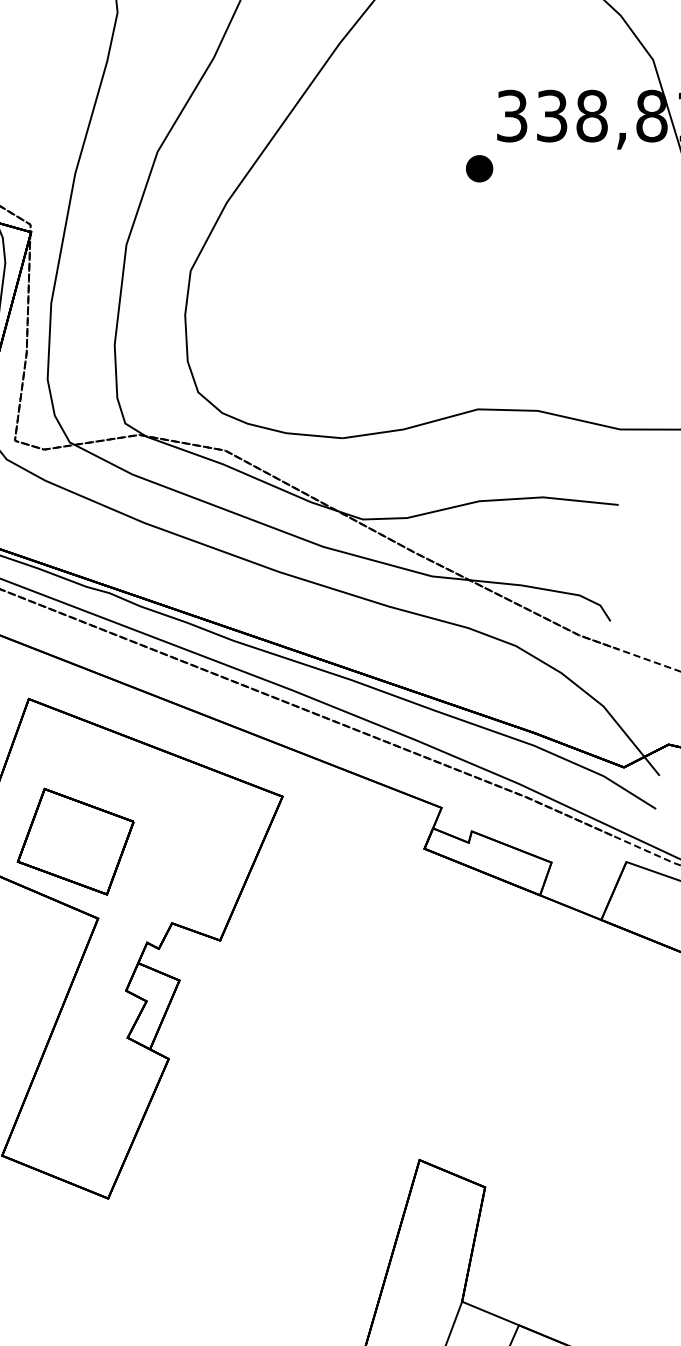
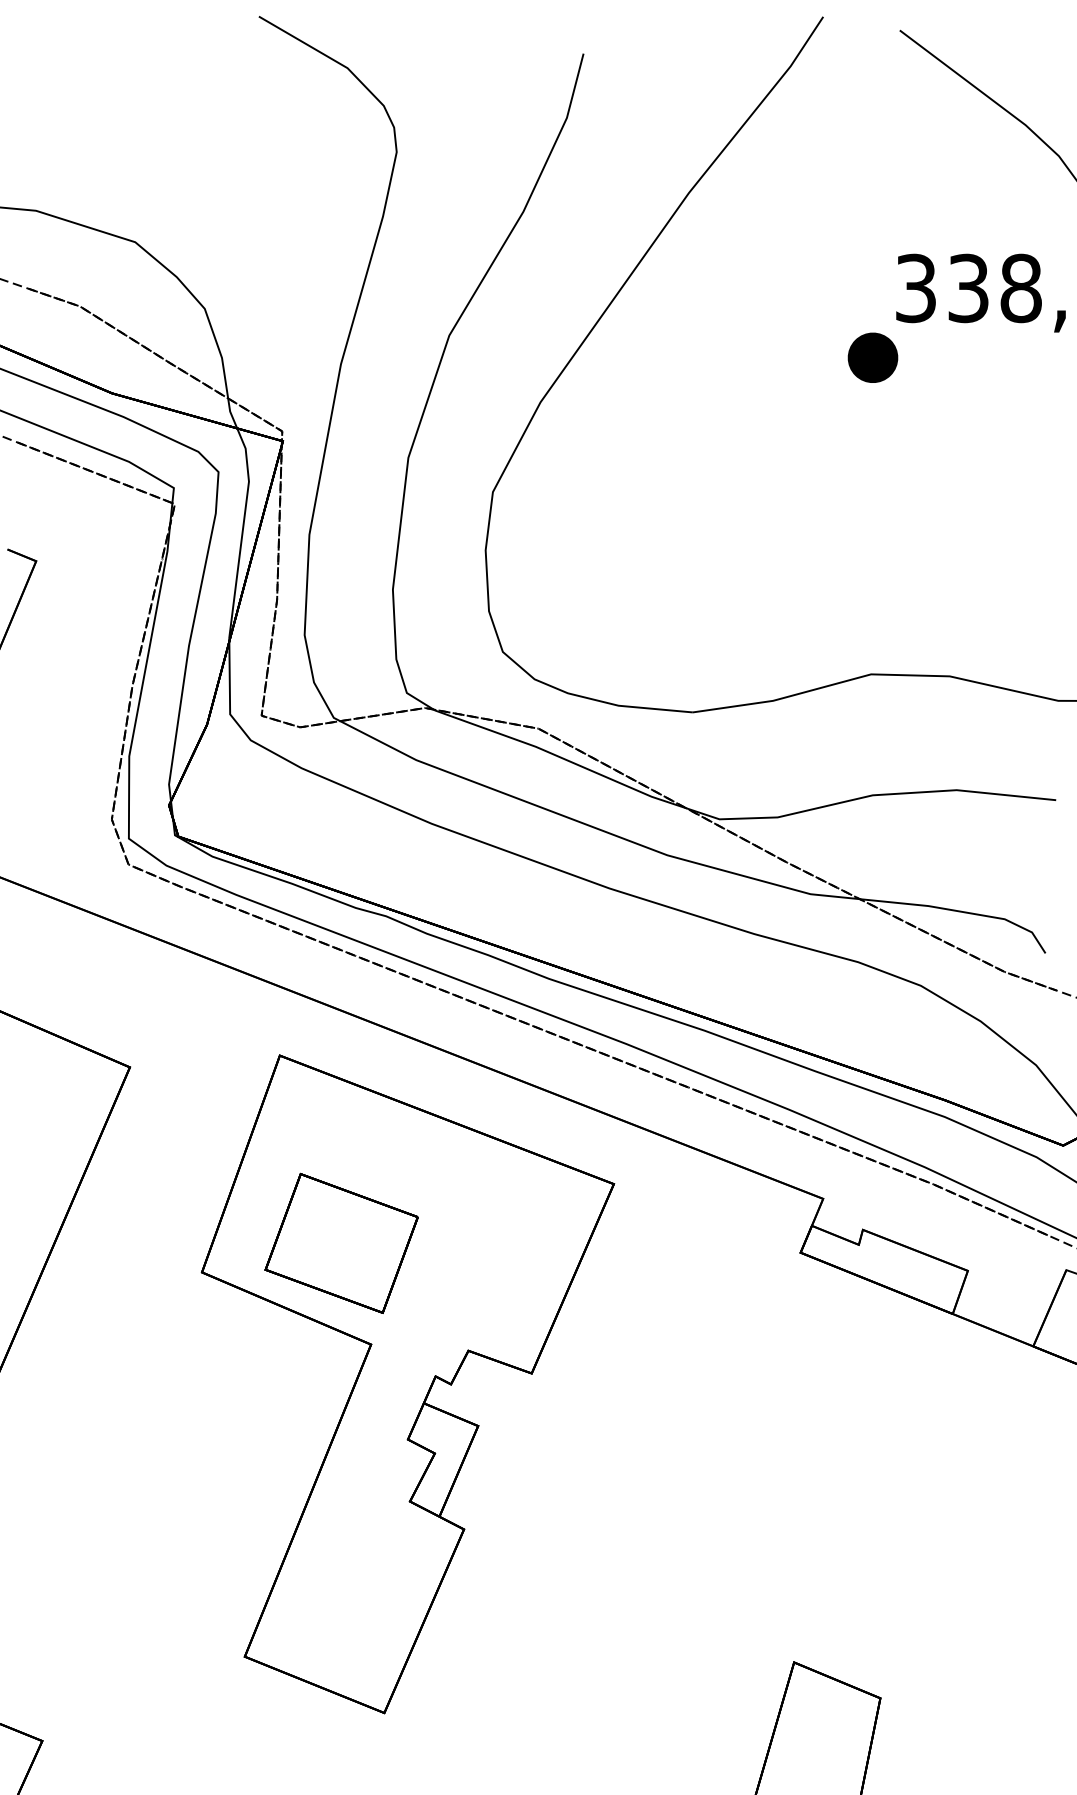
part: (479, 168) -> (873, 357), size x1.4

